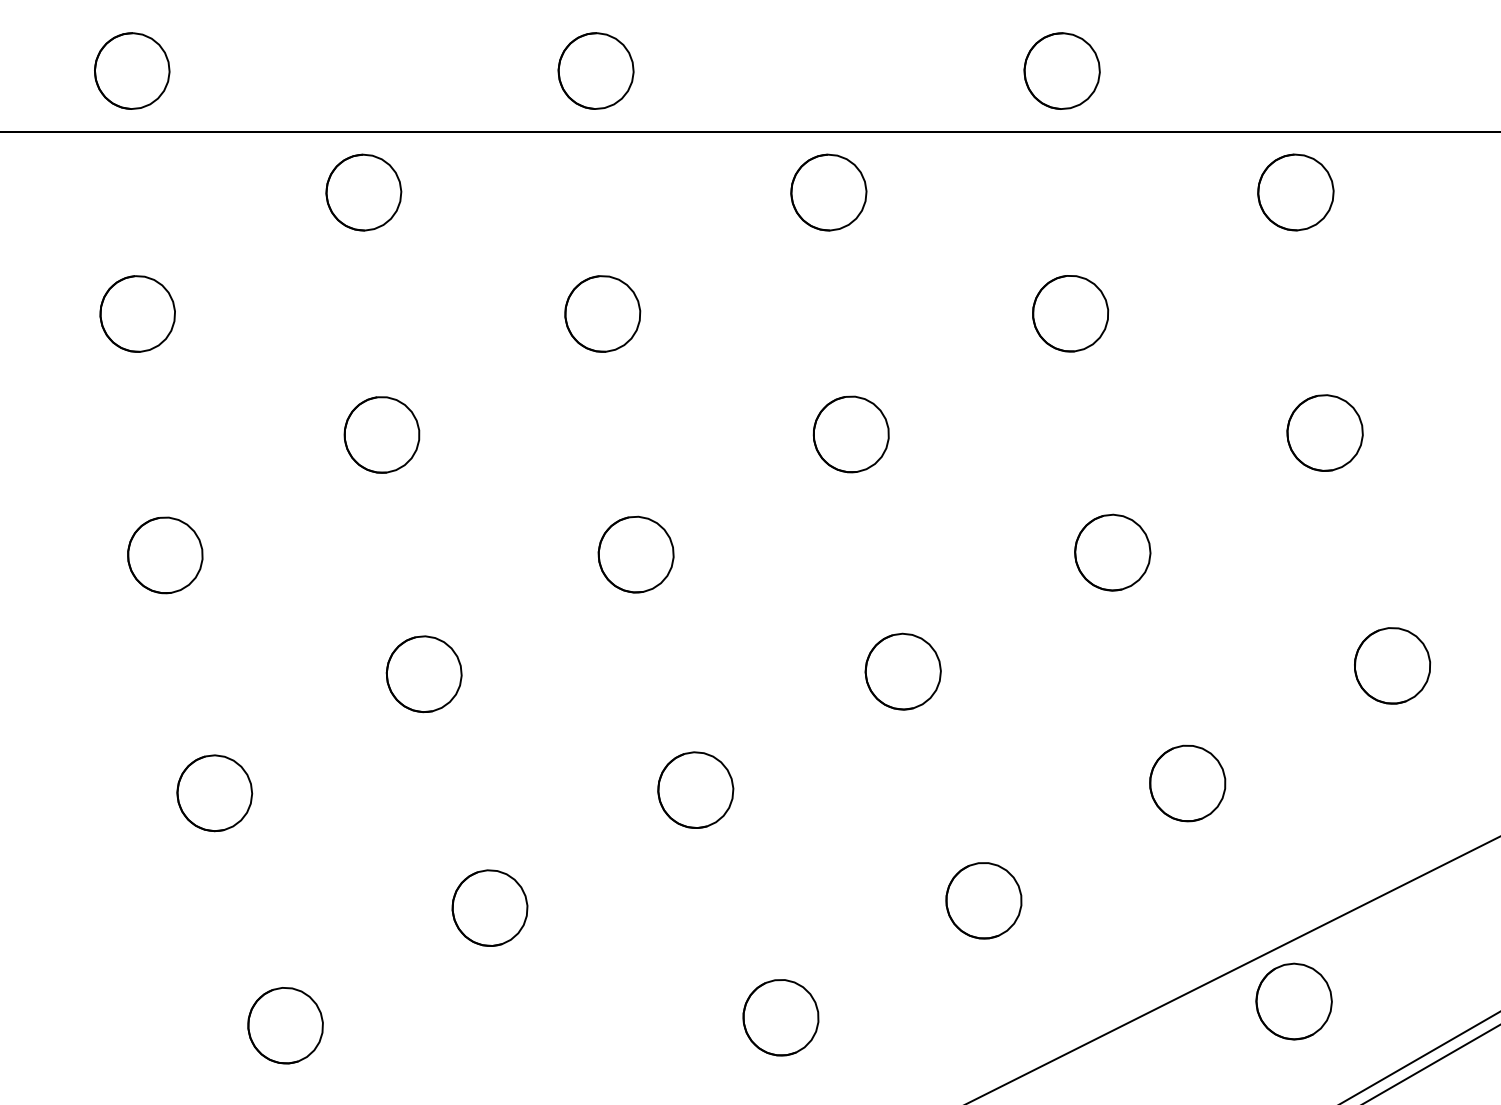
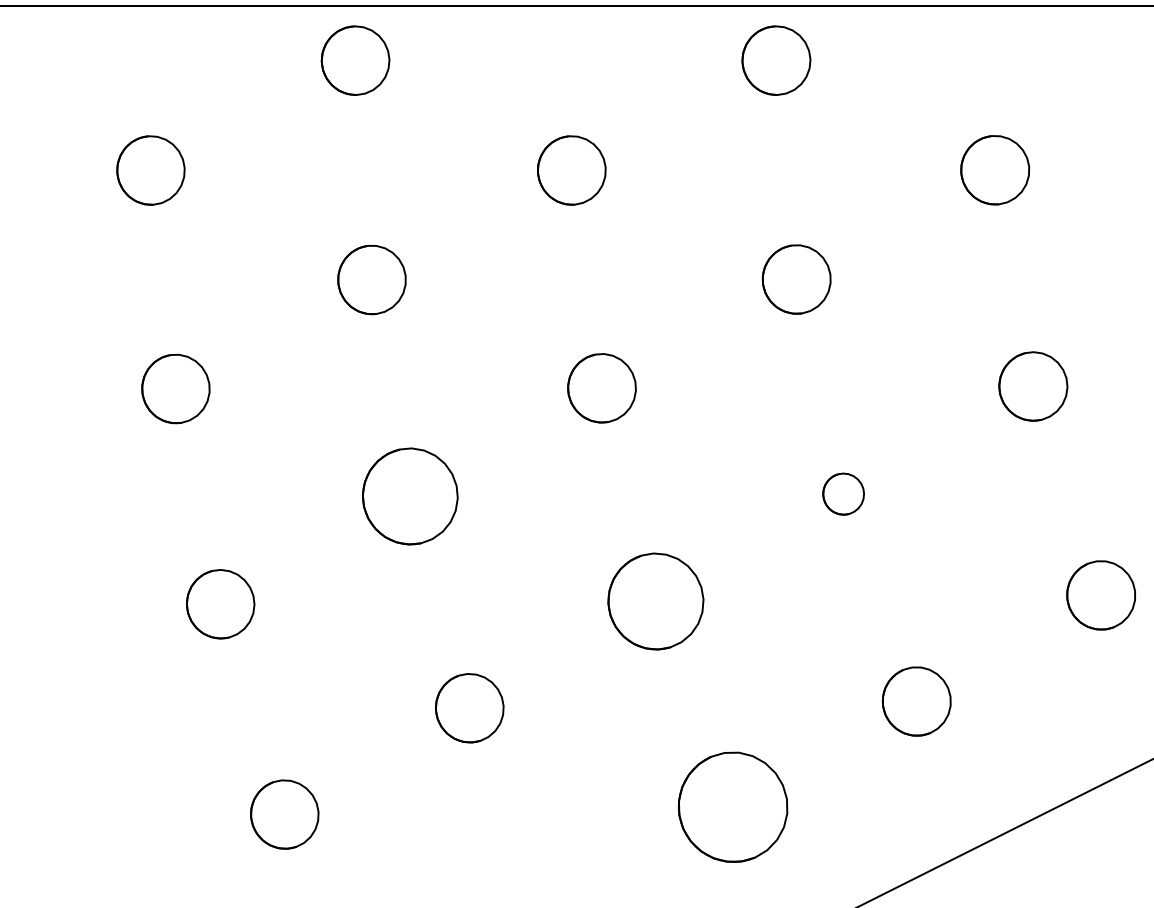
part: (902, 671) -> (843, 494), size x0.6
part: (423, 674) -> (409, 496), size x1.4
part: (695, 789) -> (655, 600), size x1.4
part: (780, 1017) -> (732, 807), size x1.6

